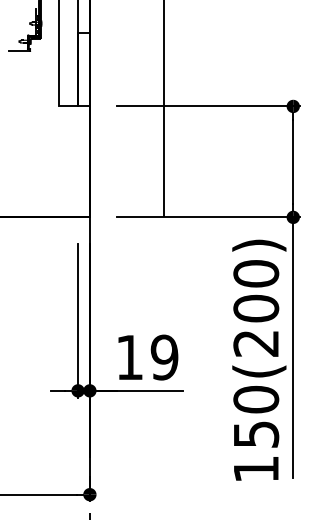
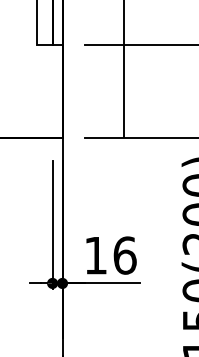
text: (164, 357) -> (124, 255), 19 -> 16

